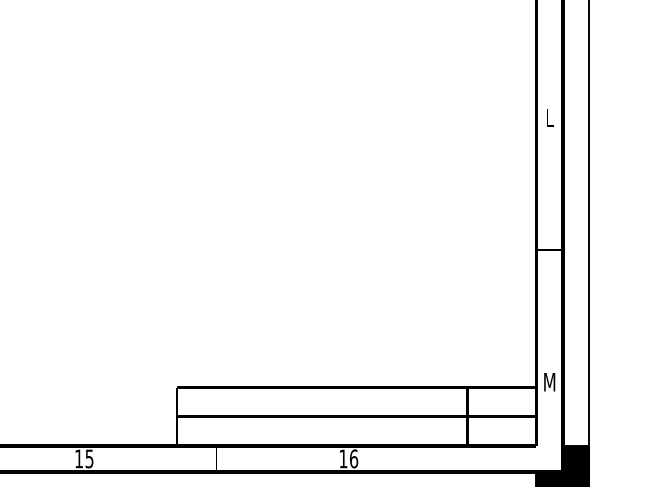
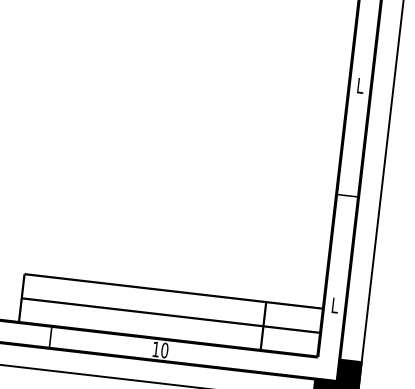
text: (549, 382) -> (334, 305), M -> L
text: (354, 458) -> (165, 350), 16 -> 10

